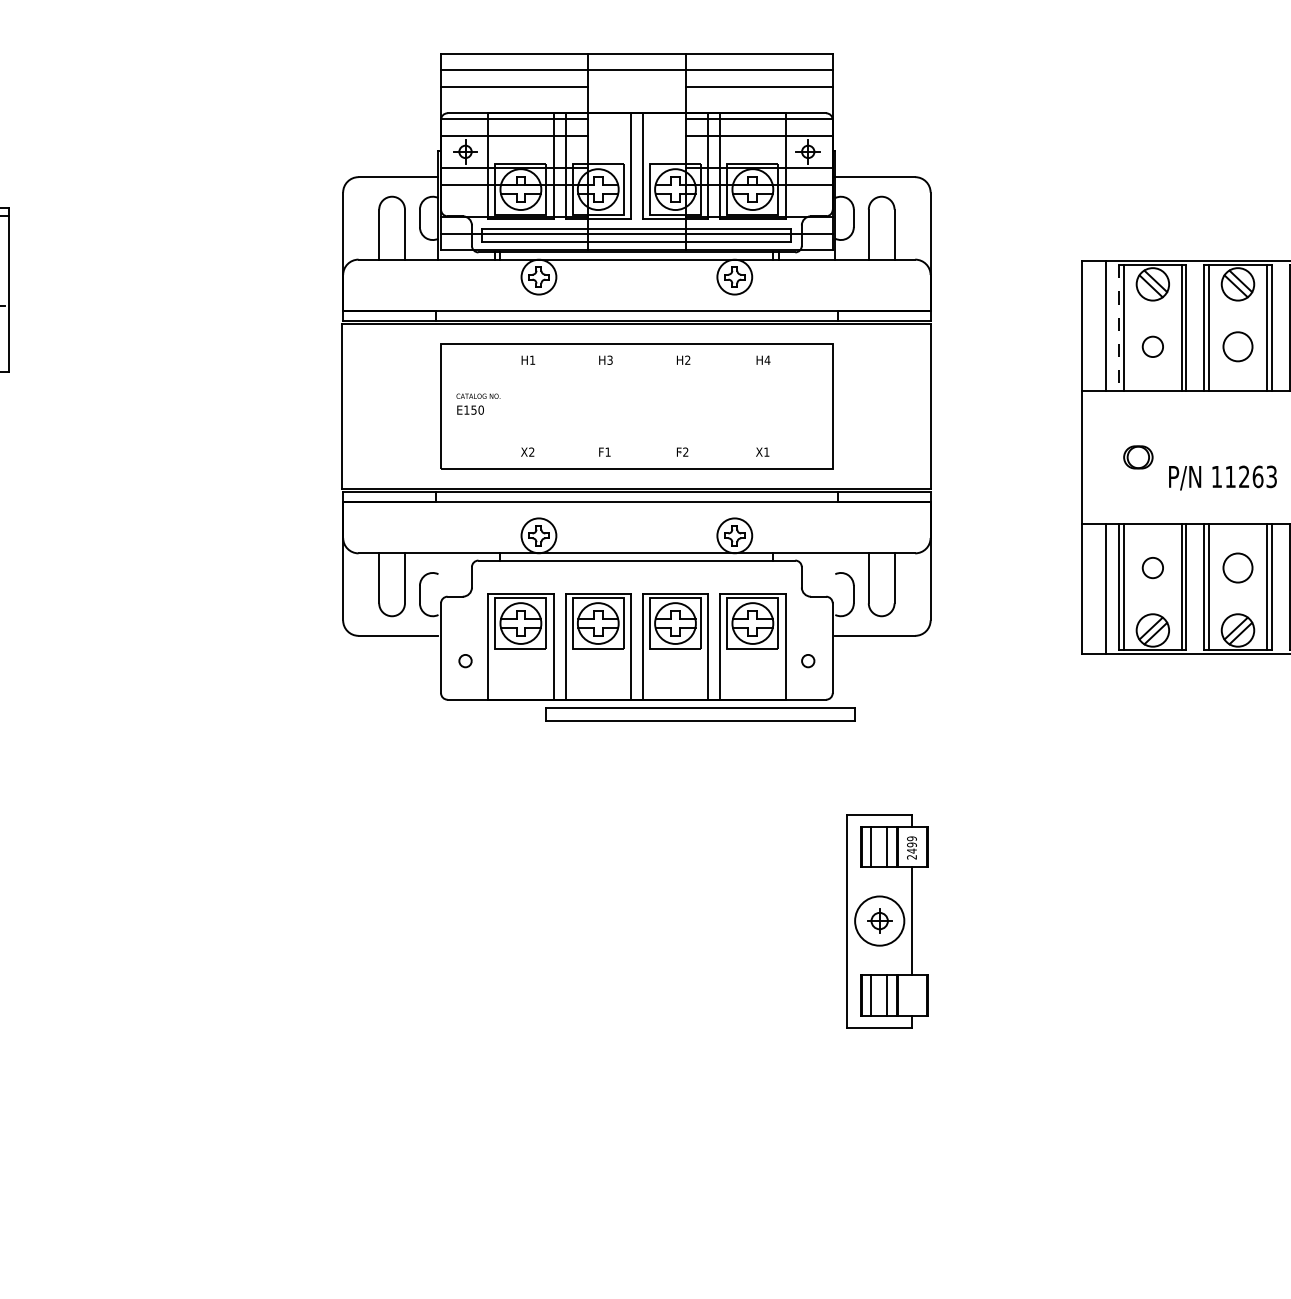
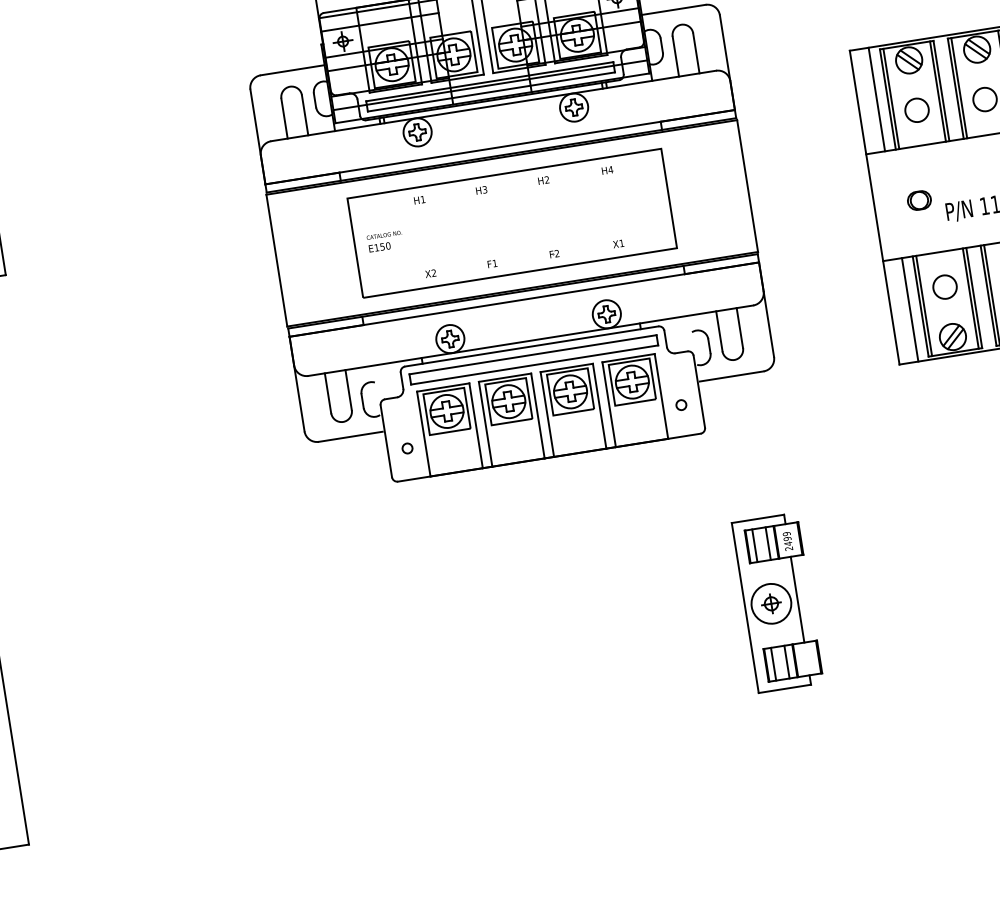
line: (1119, 327) -> (887, 99), dashed -> solid
circle: (1152, 346) -> (916, 110), size x1.43
circle: (1152, 567) -> (944, 286), size x1.43
part: (700, 714) -> (533, 360), moved

